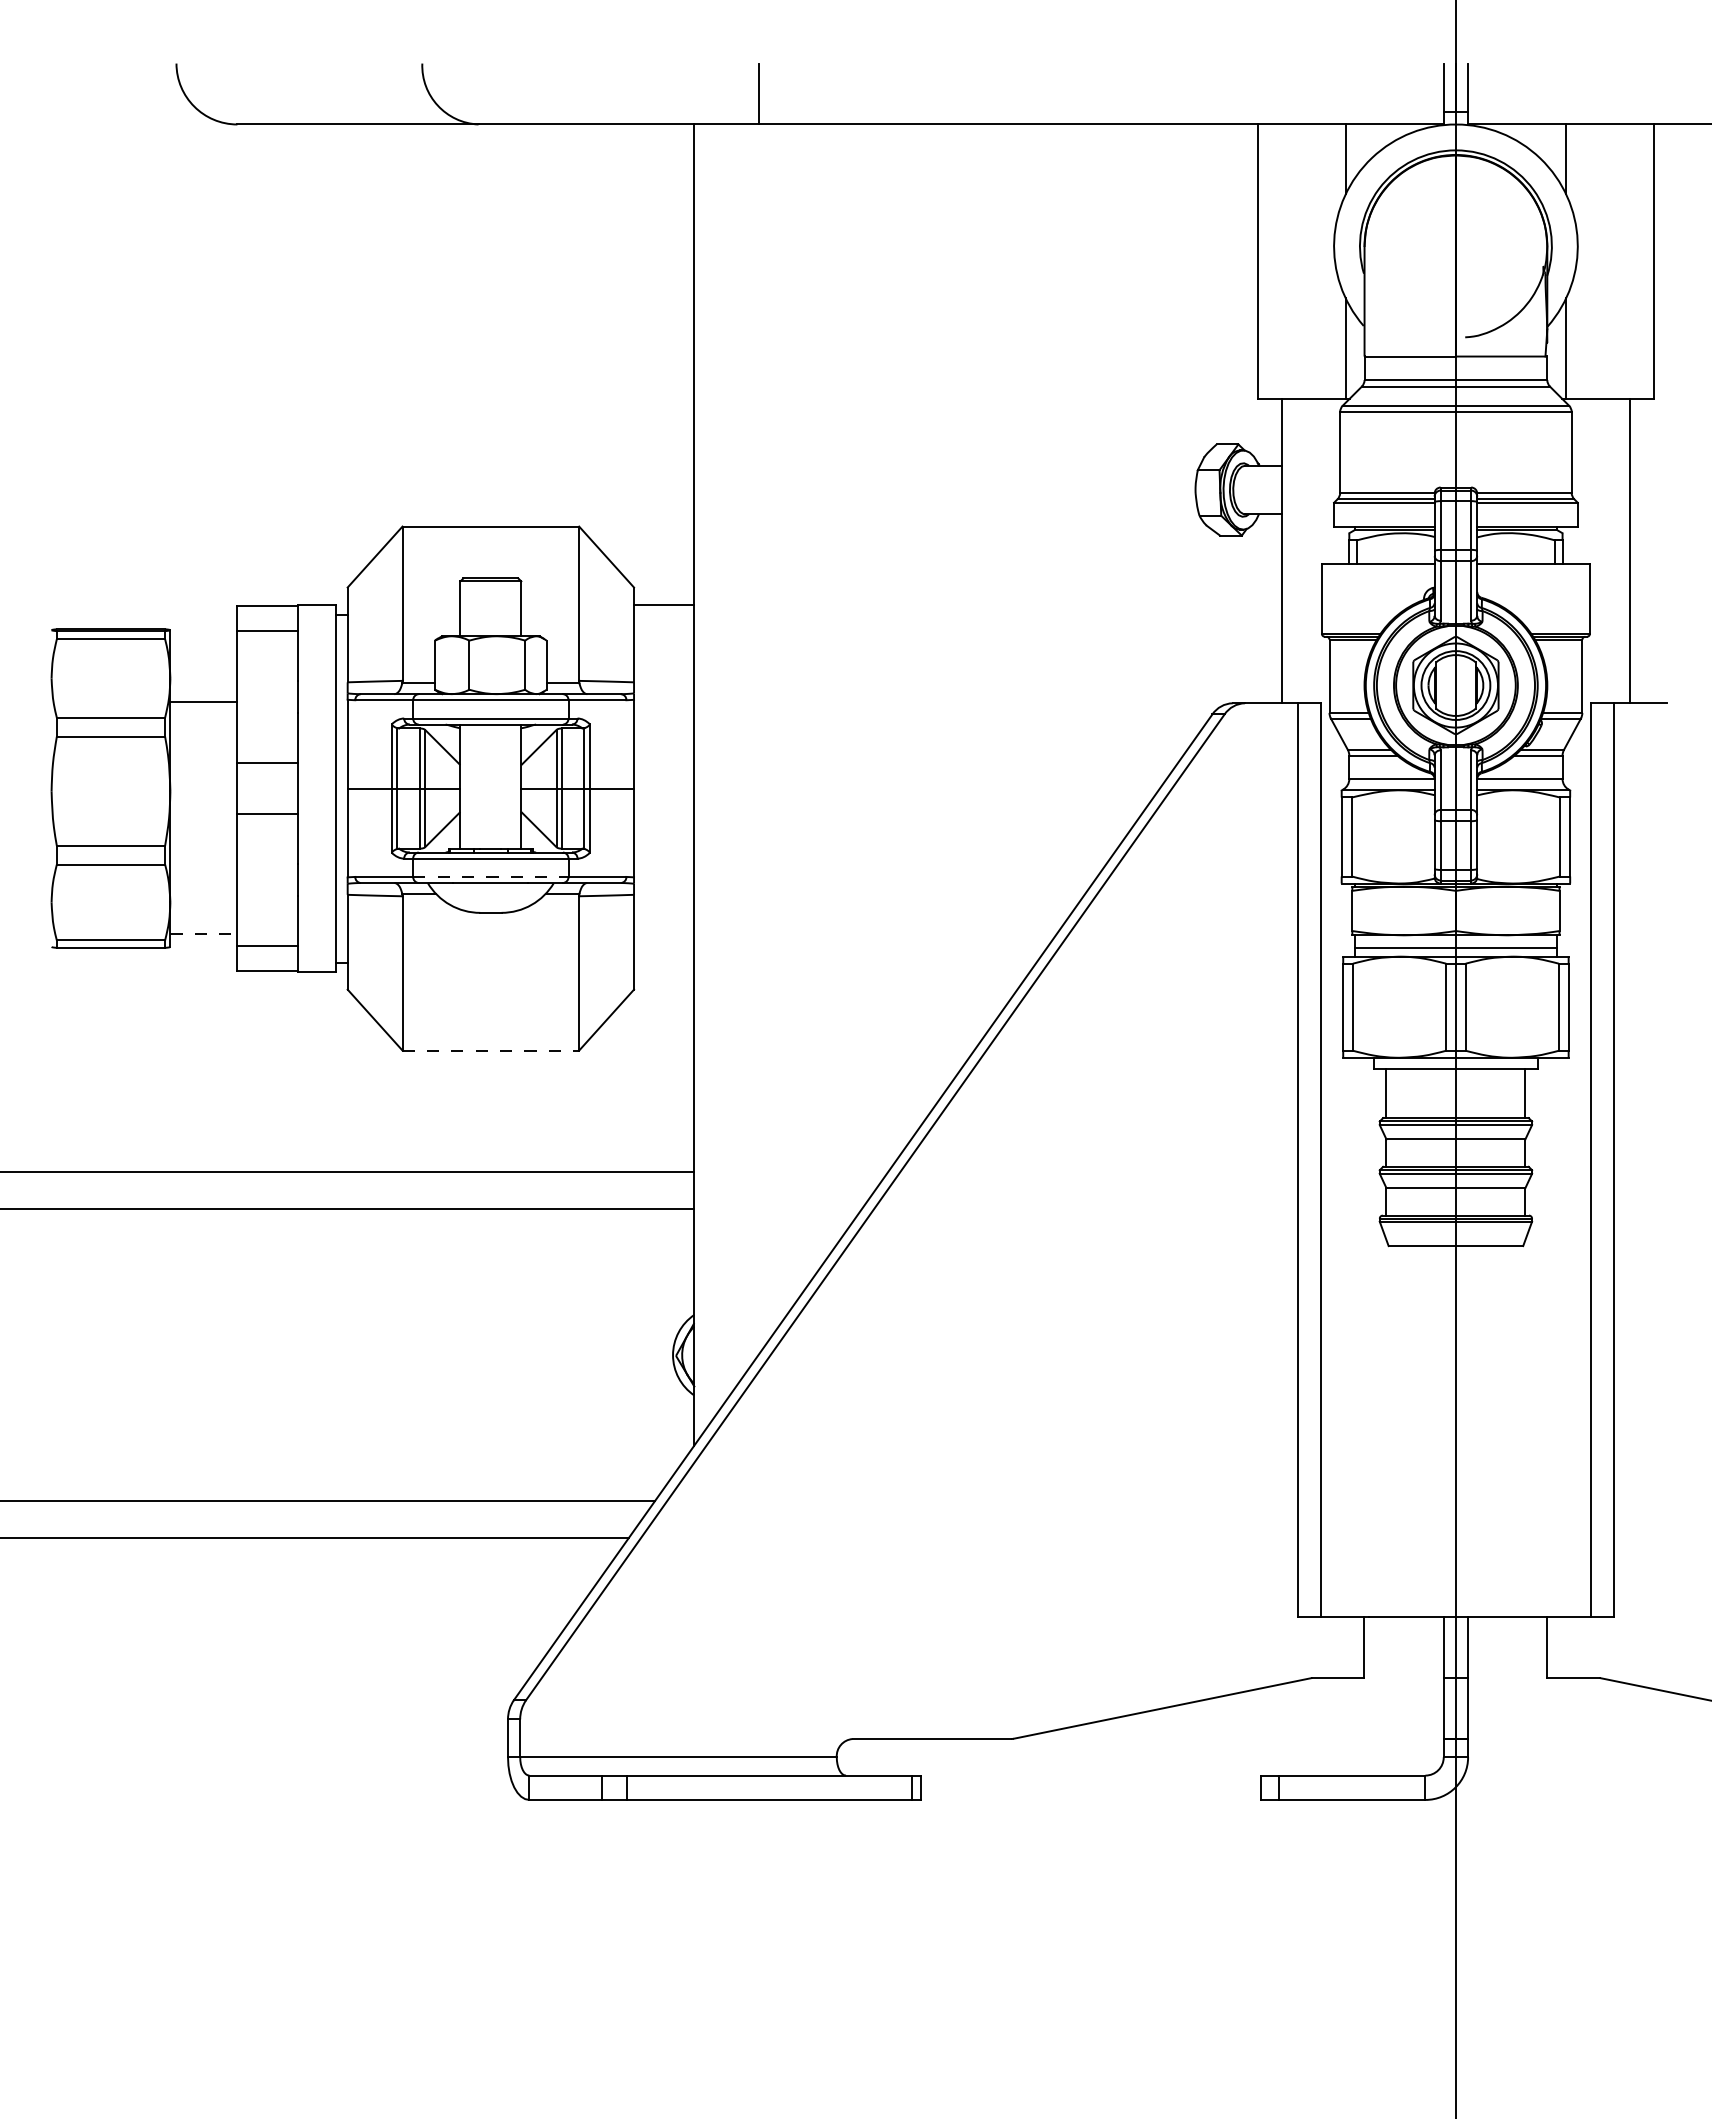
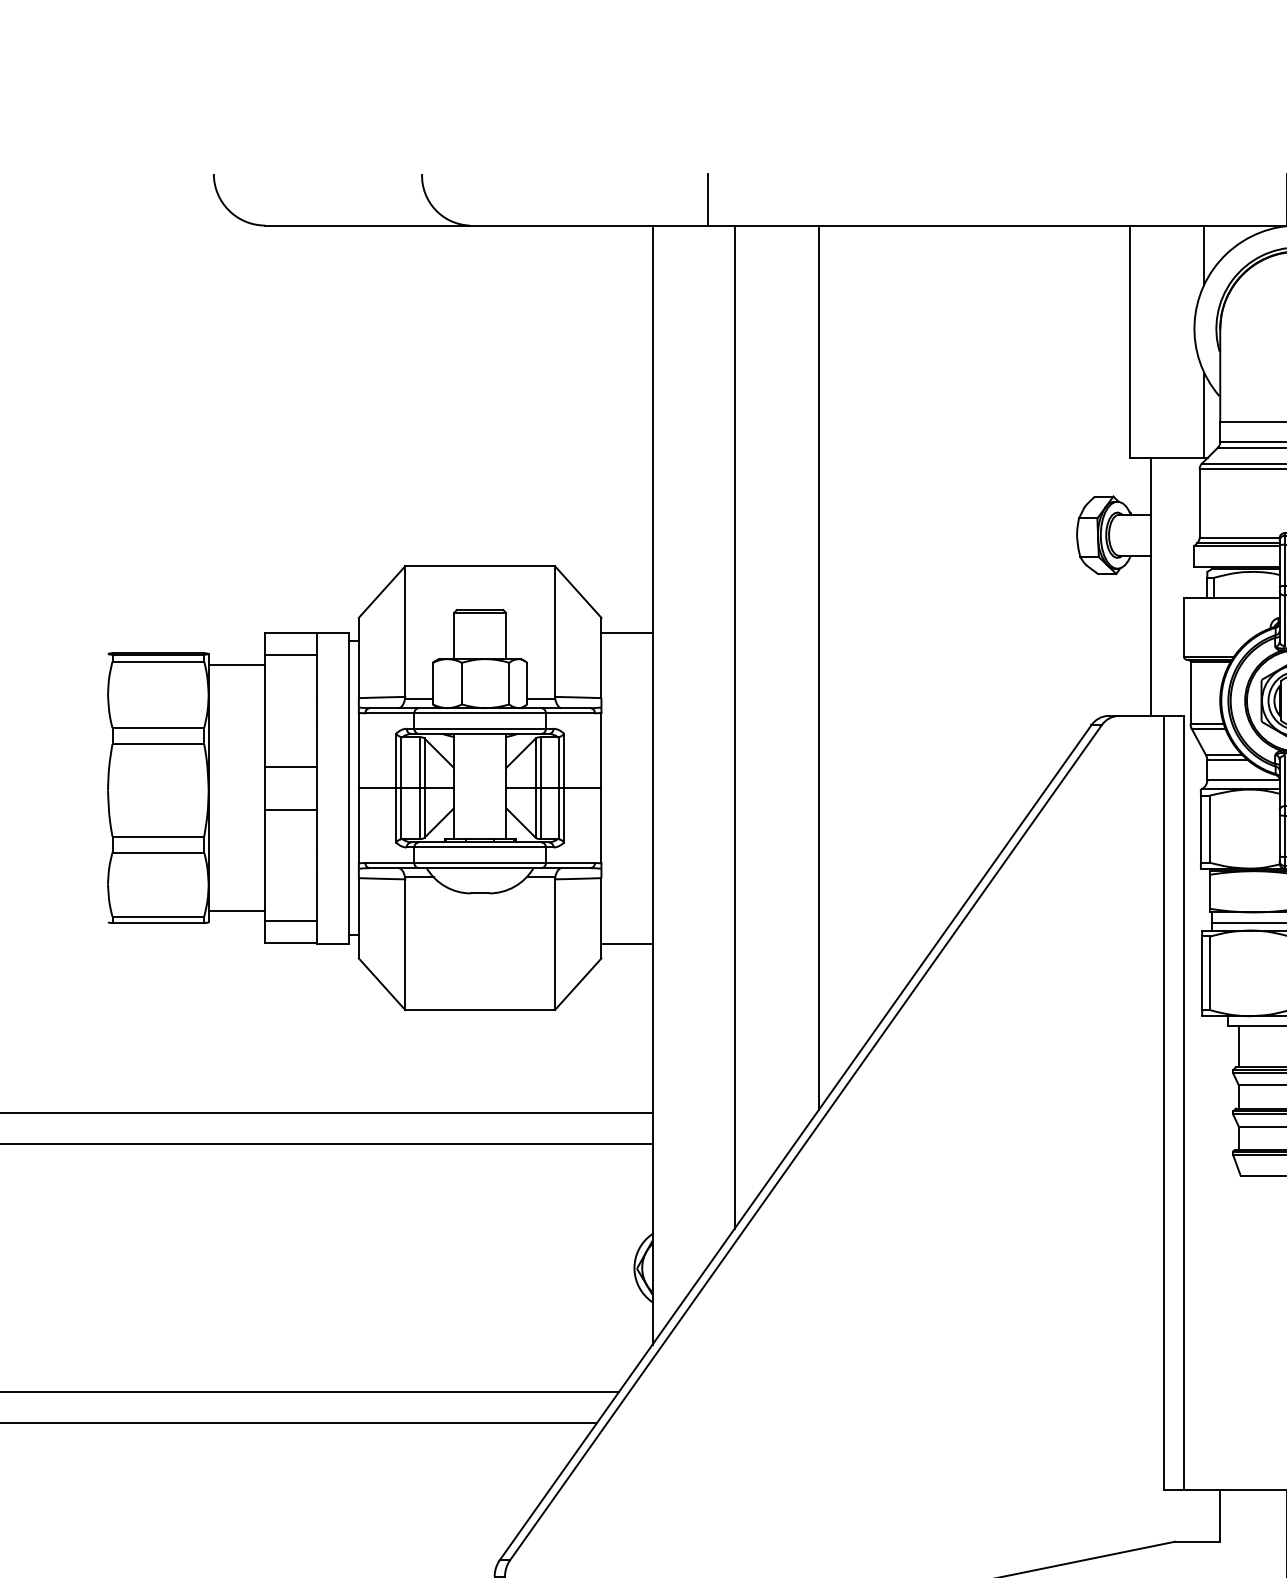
line: (890, 646) -> (818, 667), added
line: (203, 701) -> (236, 664), moved
line: (791, 716) -> (734, 727), added
line: (490, 876) -> (479, 862), dashed -> solid
line: (203, 934) -> (236, 911), dashed -> solid
line: (664, 972) -> (627, 943), added
line: (491, 1050) -> (480, 1010), dashed -> solid

